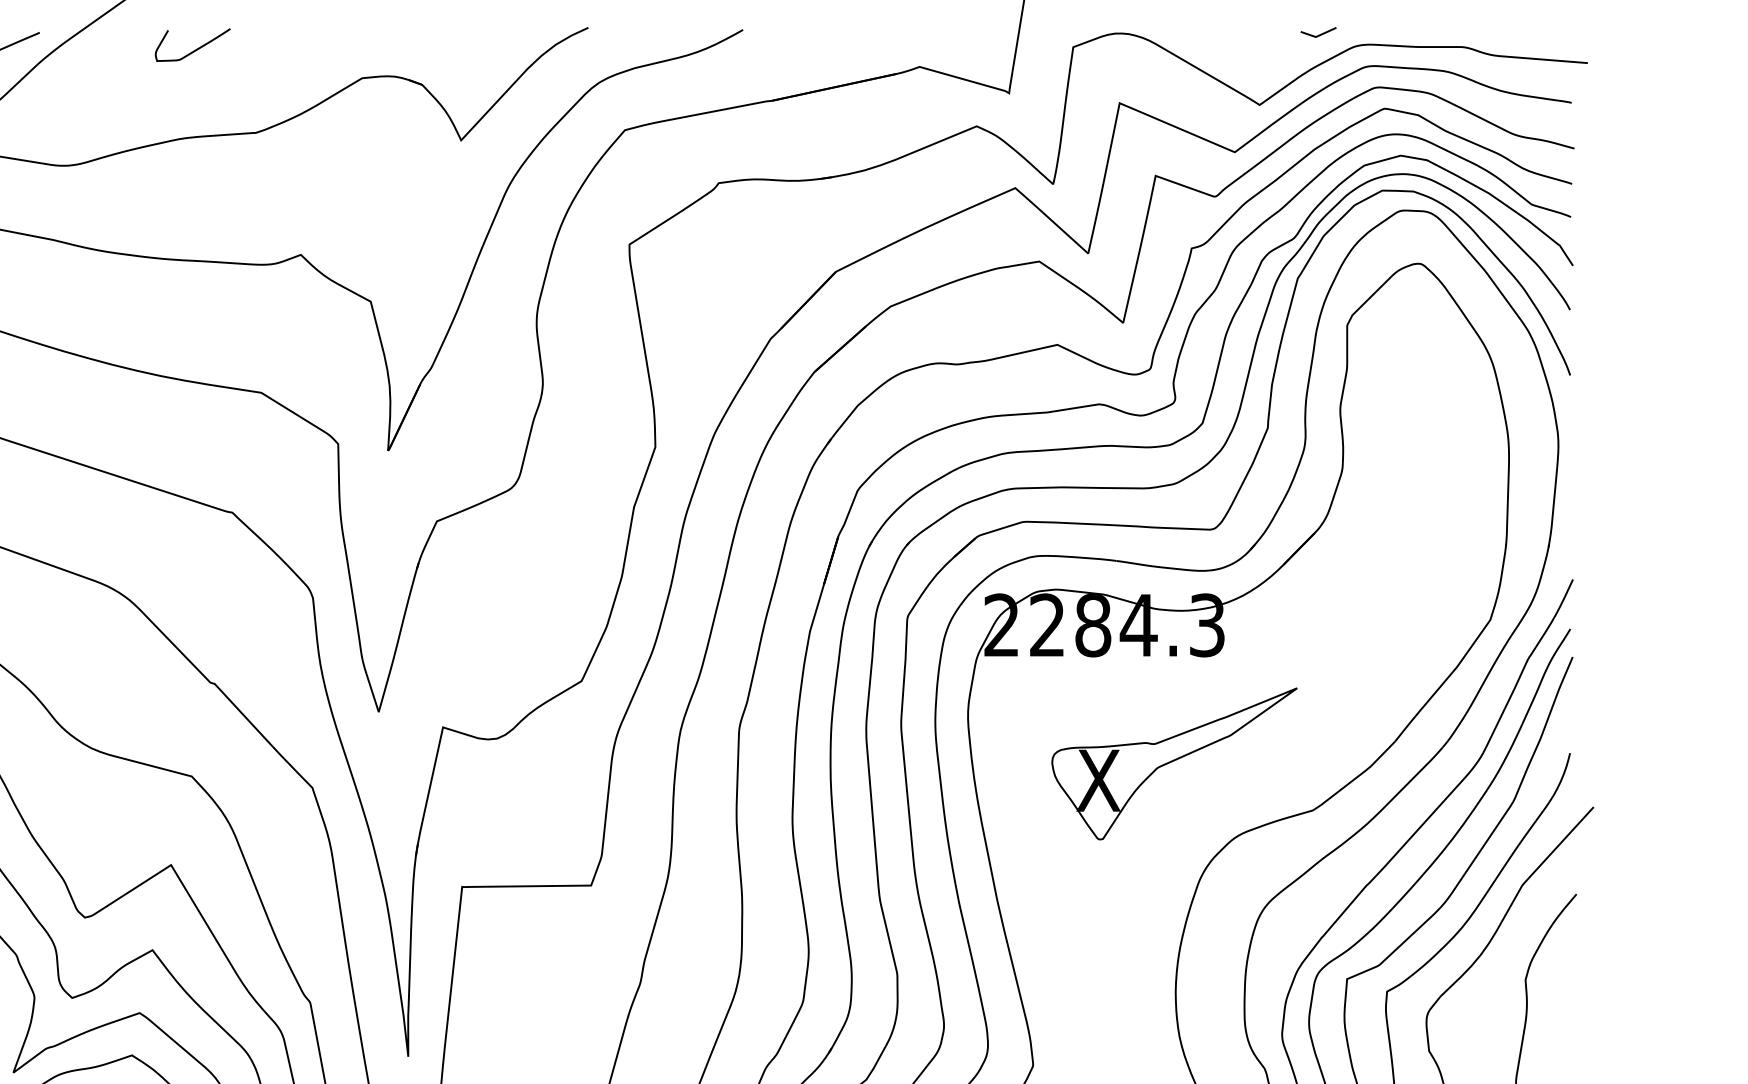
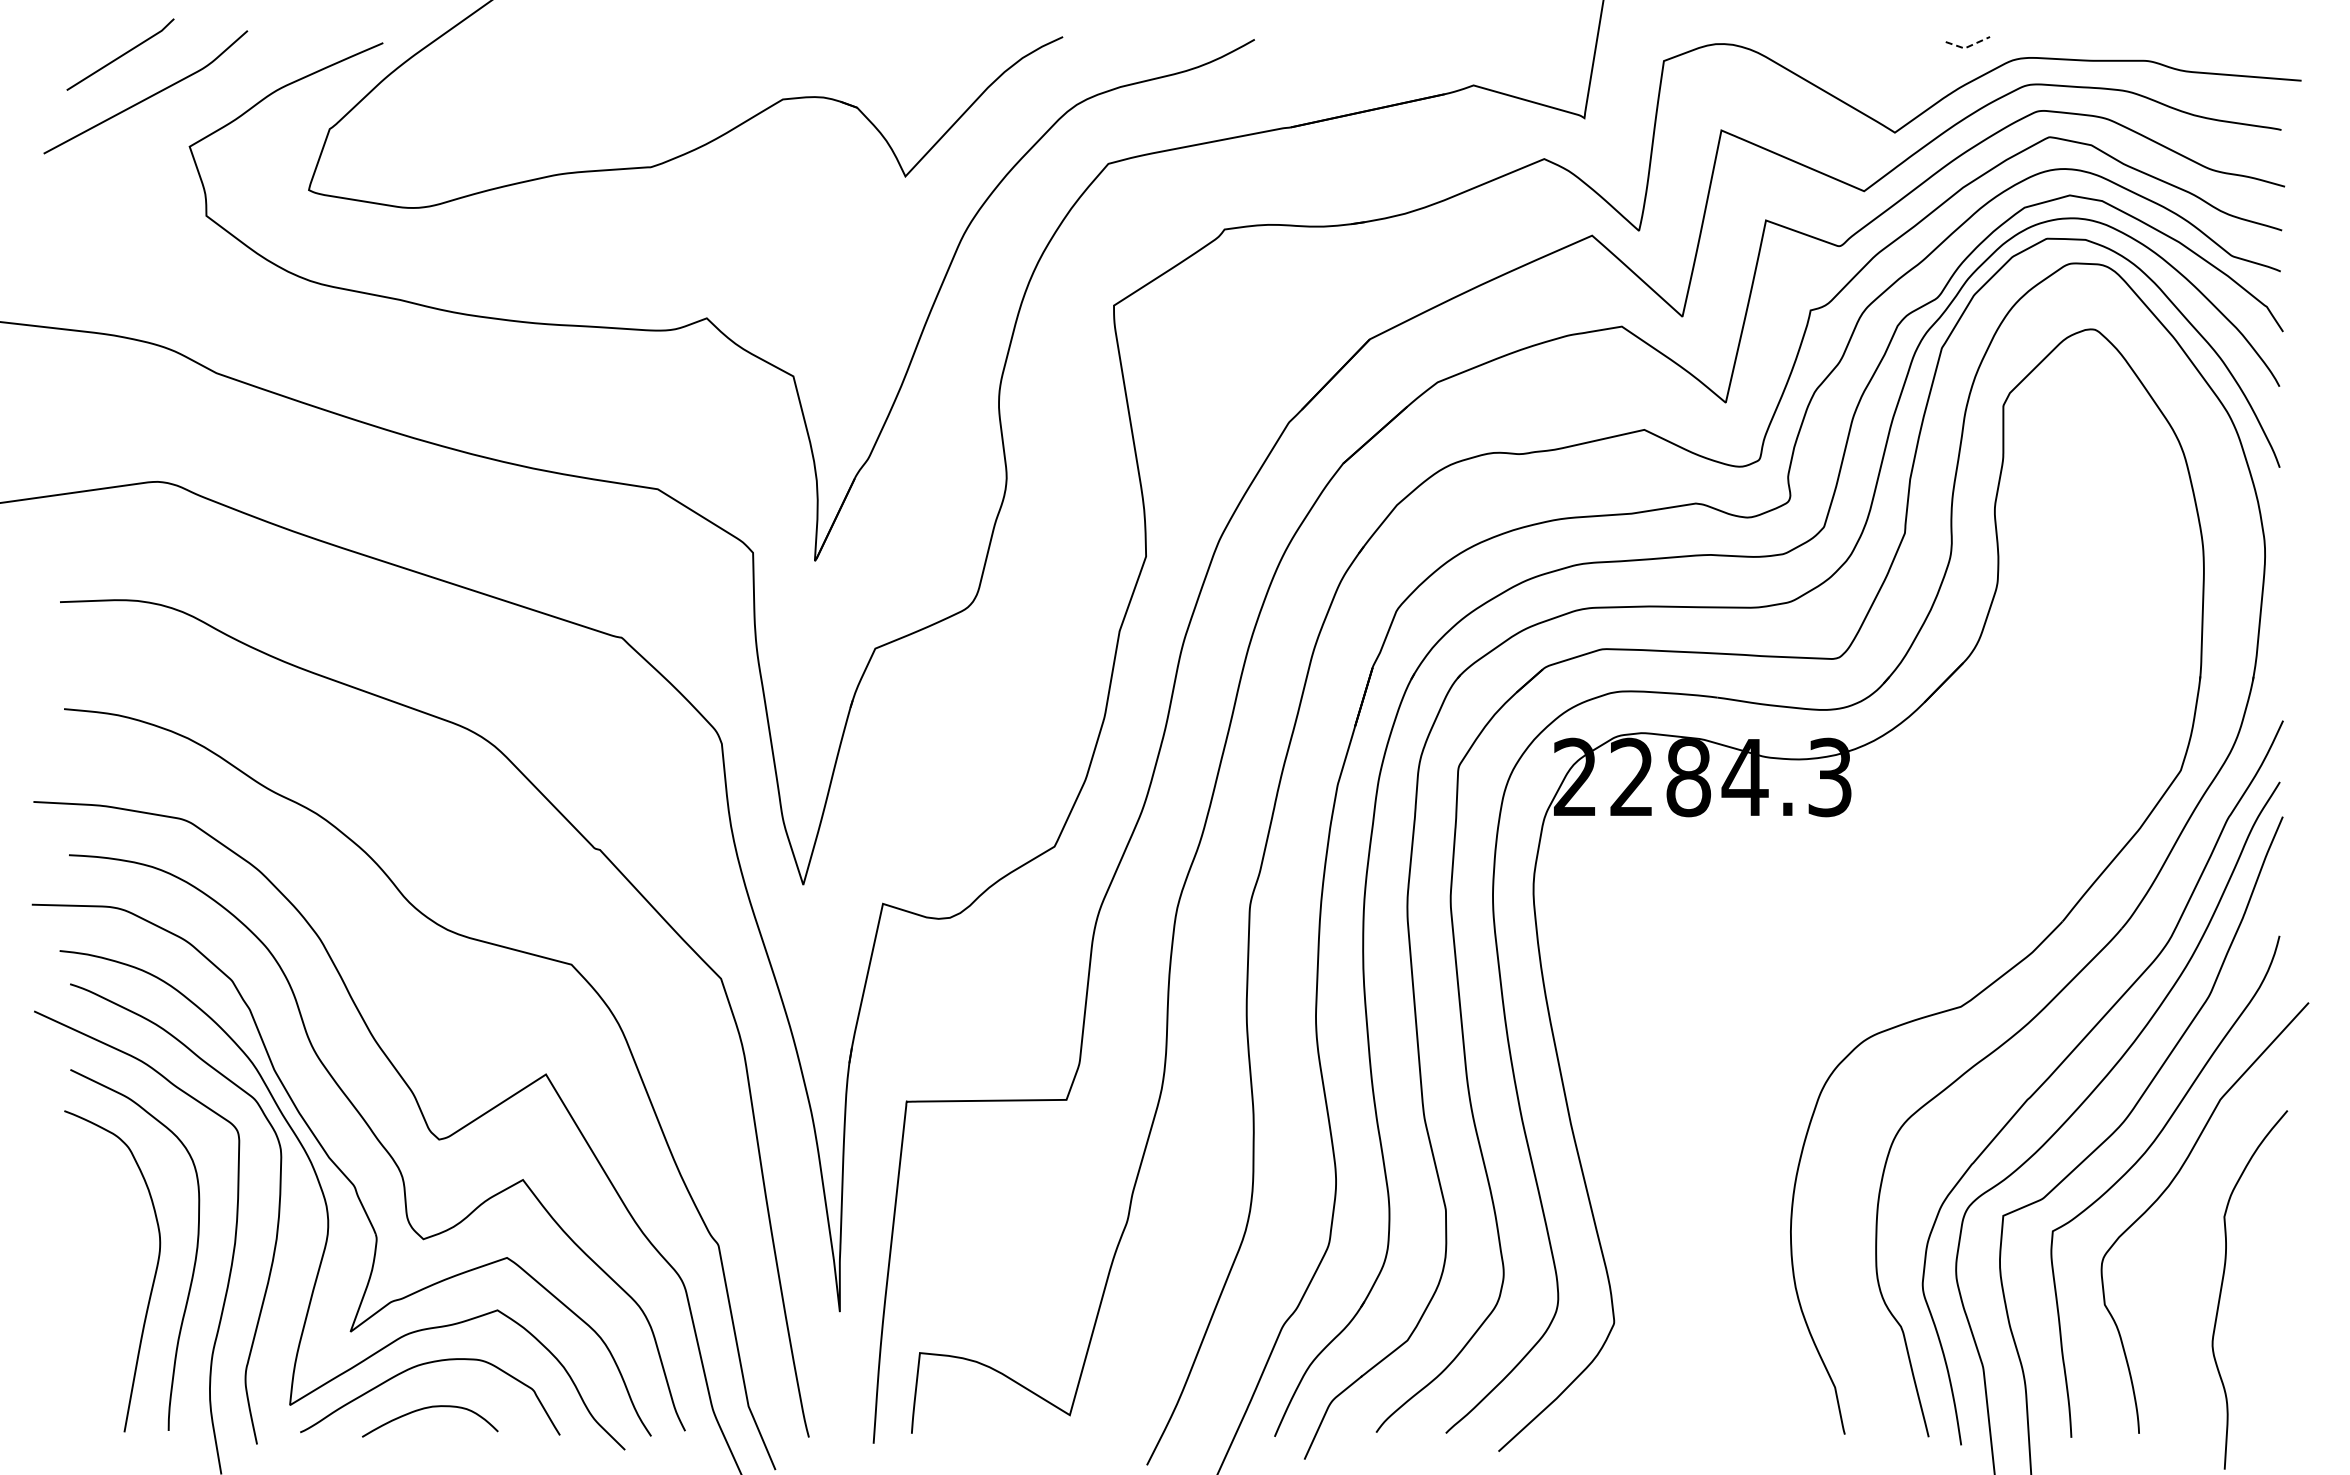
line: (1319, 35) -> (1968, 46), solid -> dashed
curve: (194, 50) -> (575, 64), removed
part: (1174, 763) -> (1789, 948), removed

